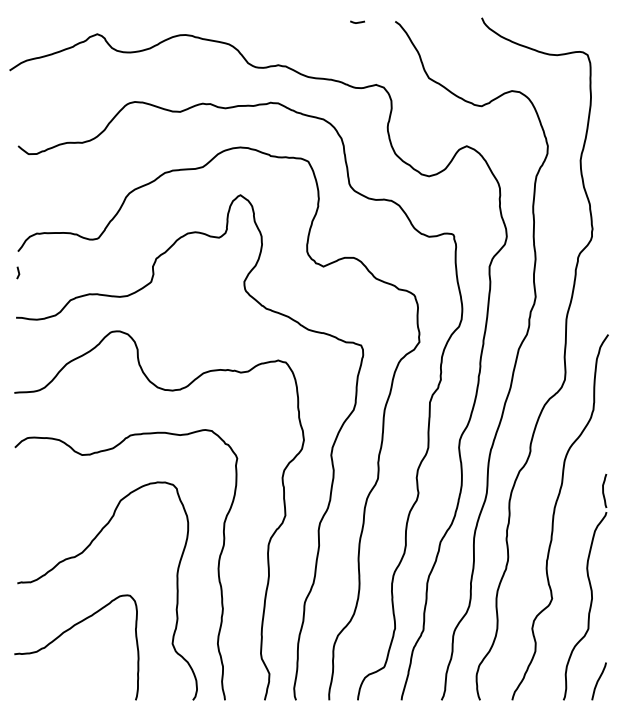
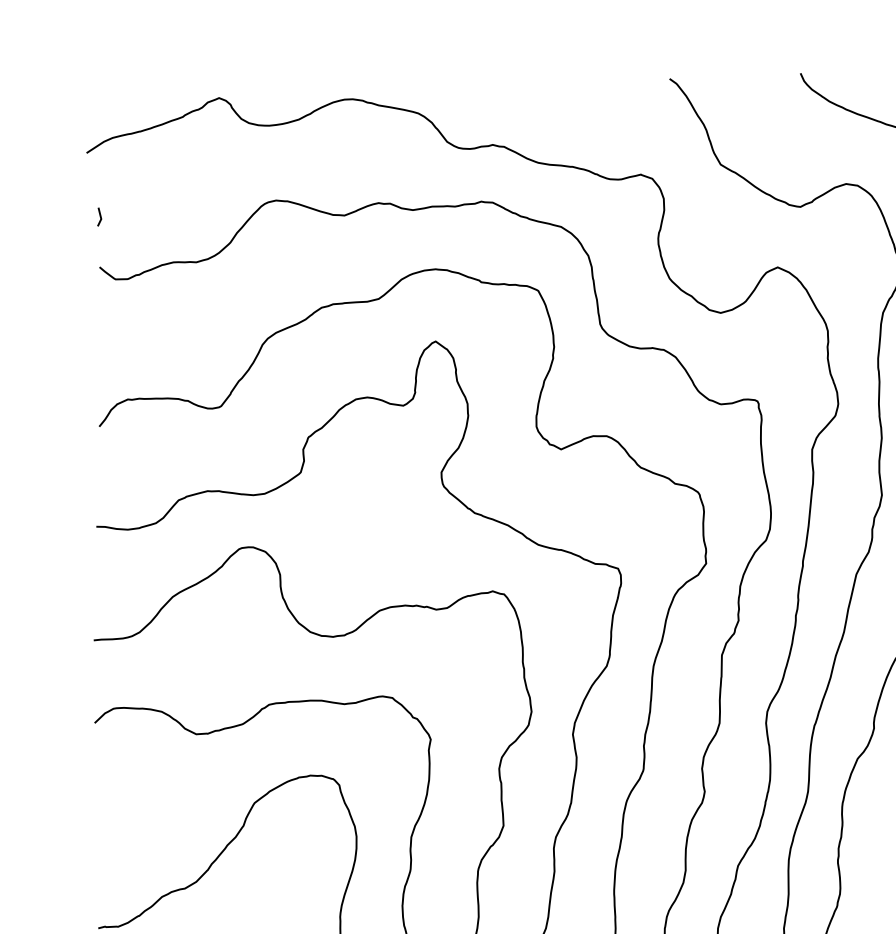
line: (358, 21) -> (614, 78), removed
line: (18, 272) -> (100, 216), moved

